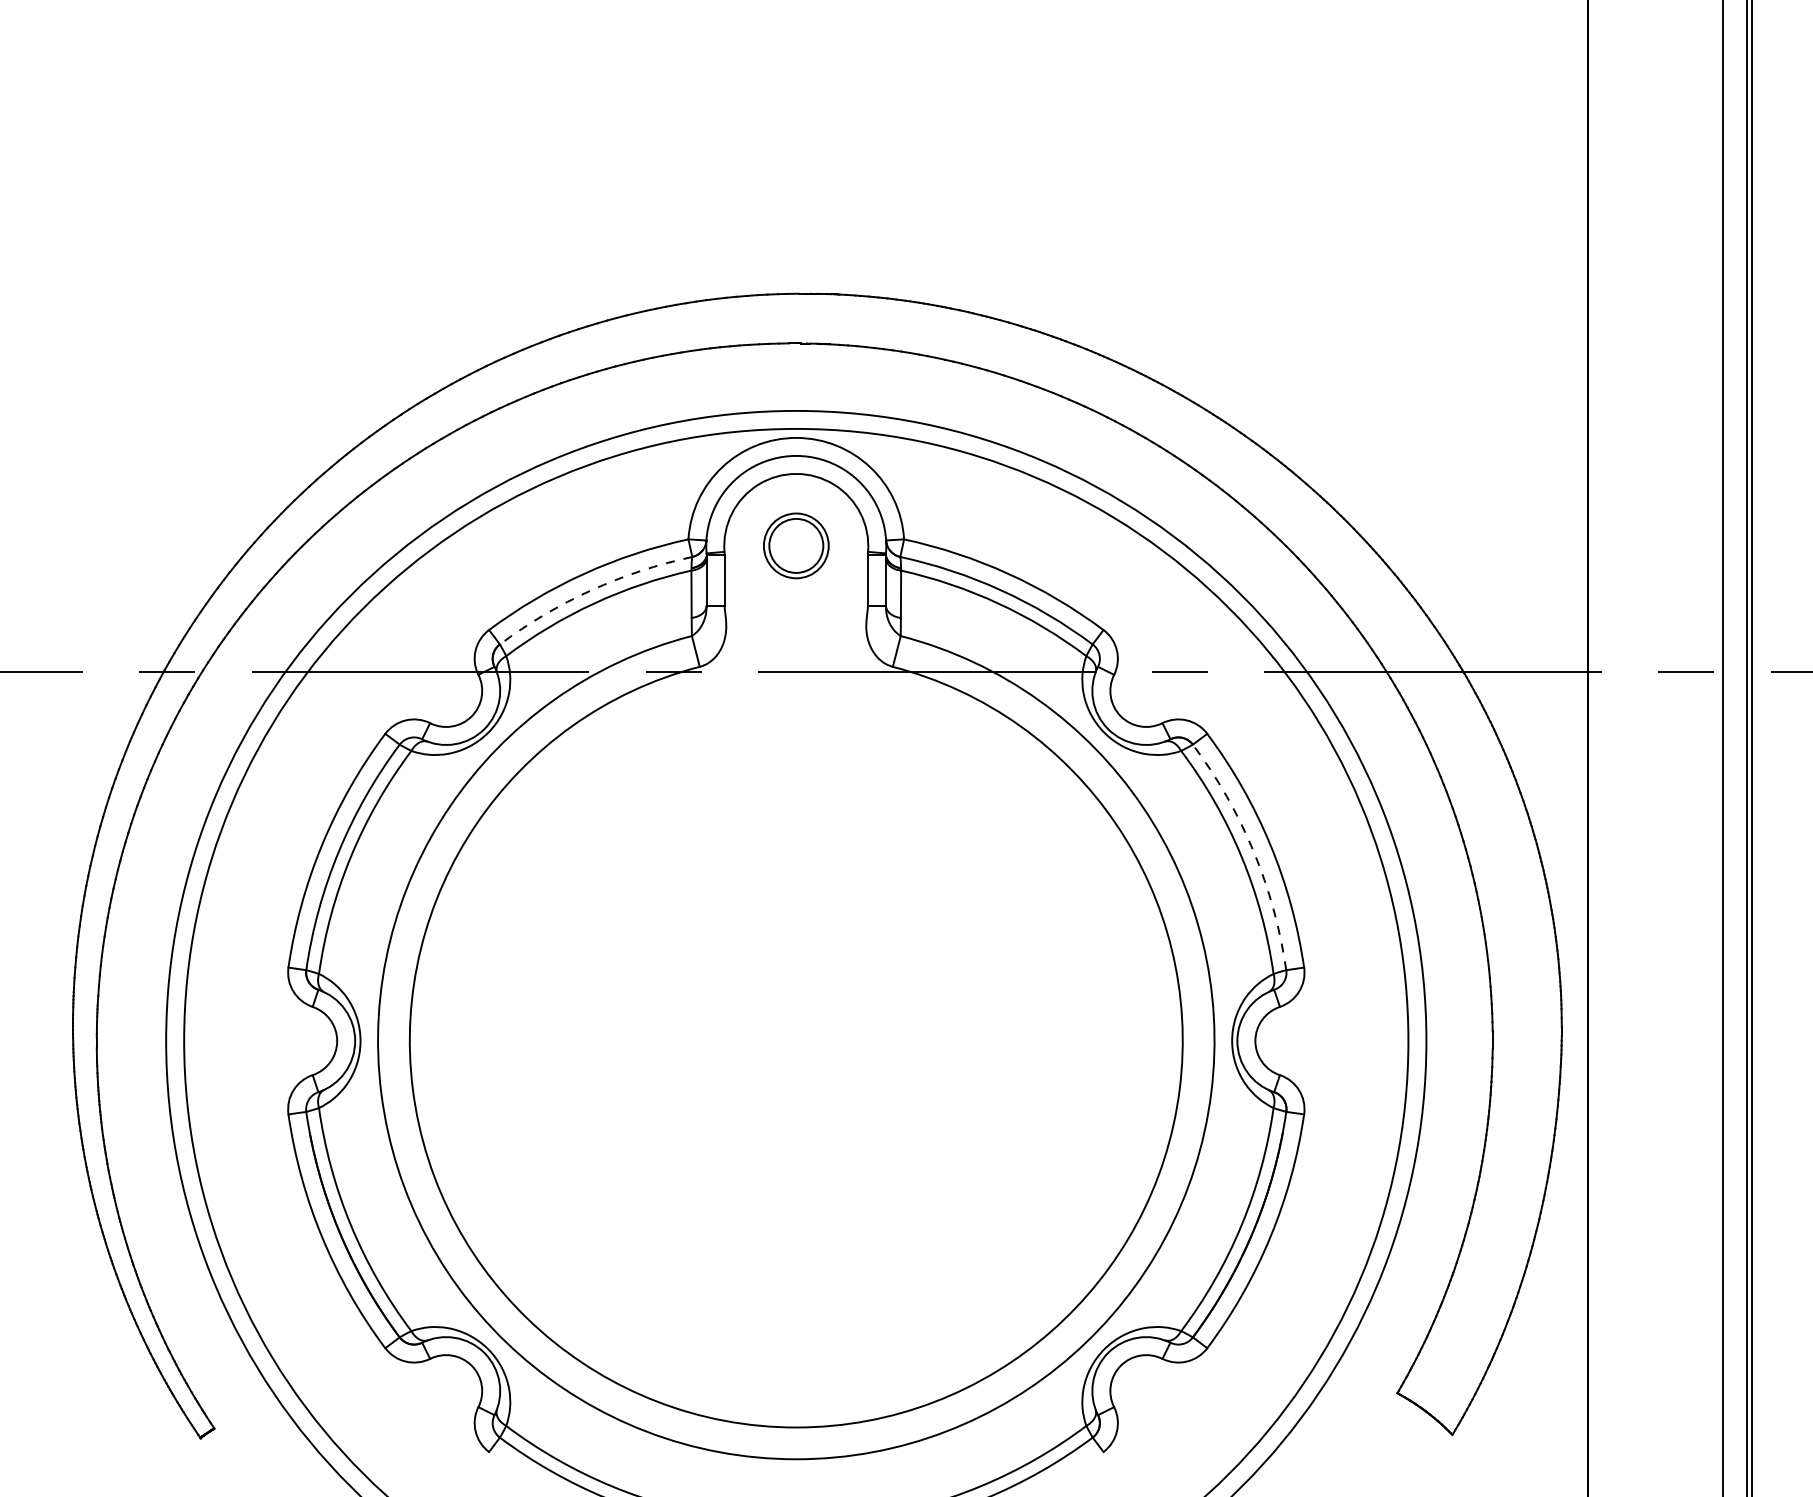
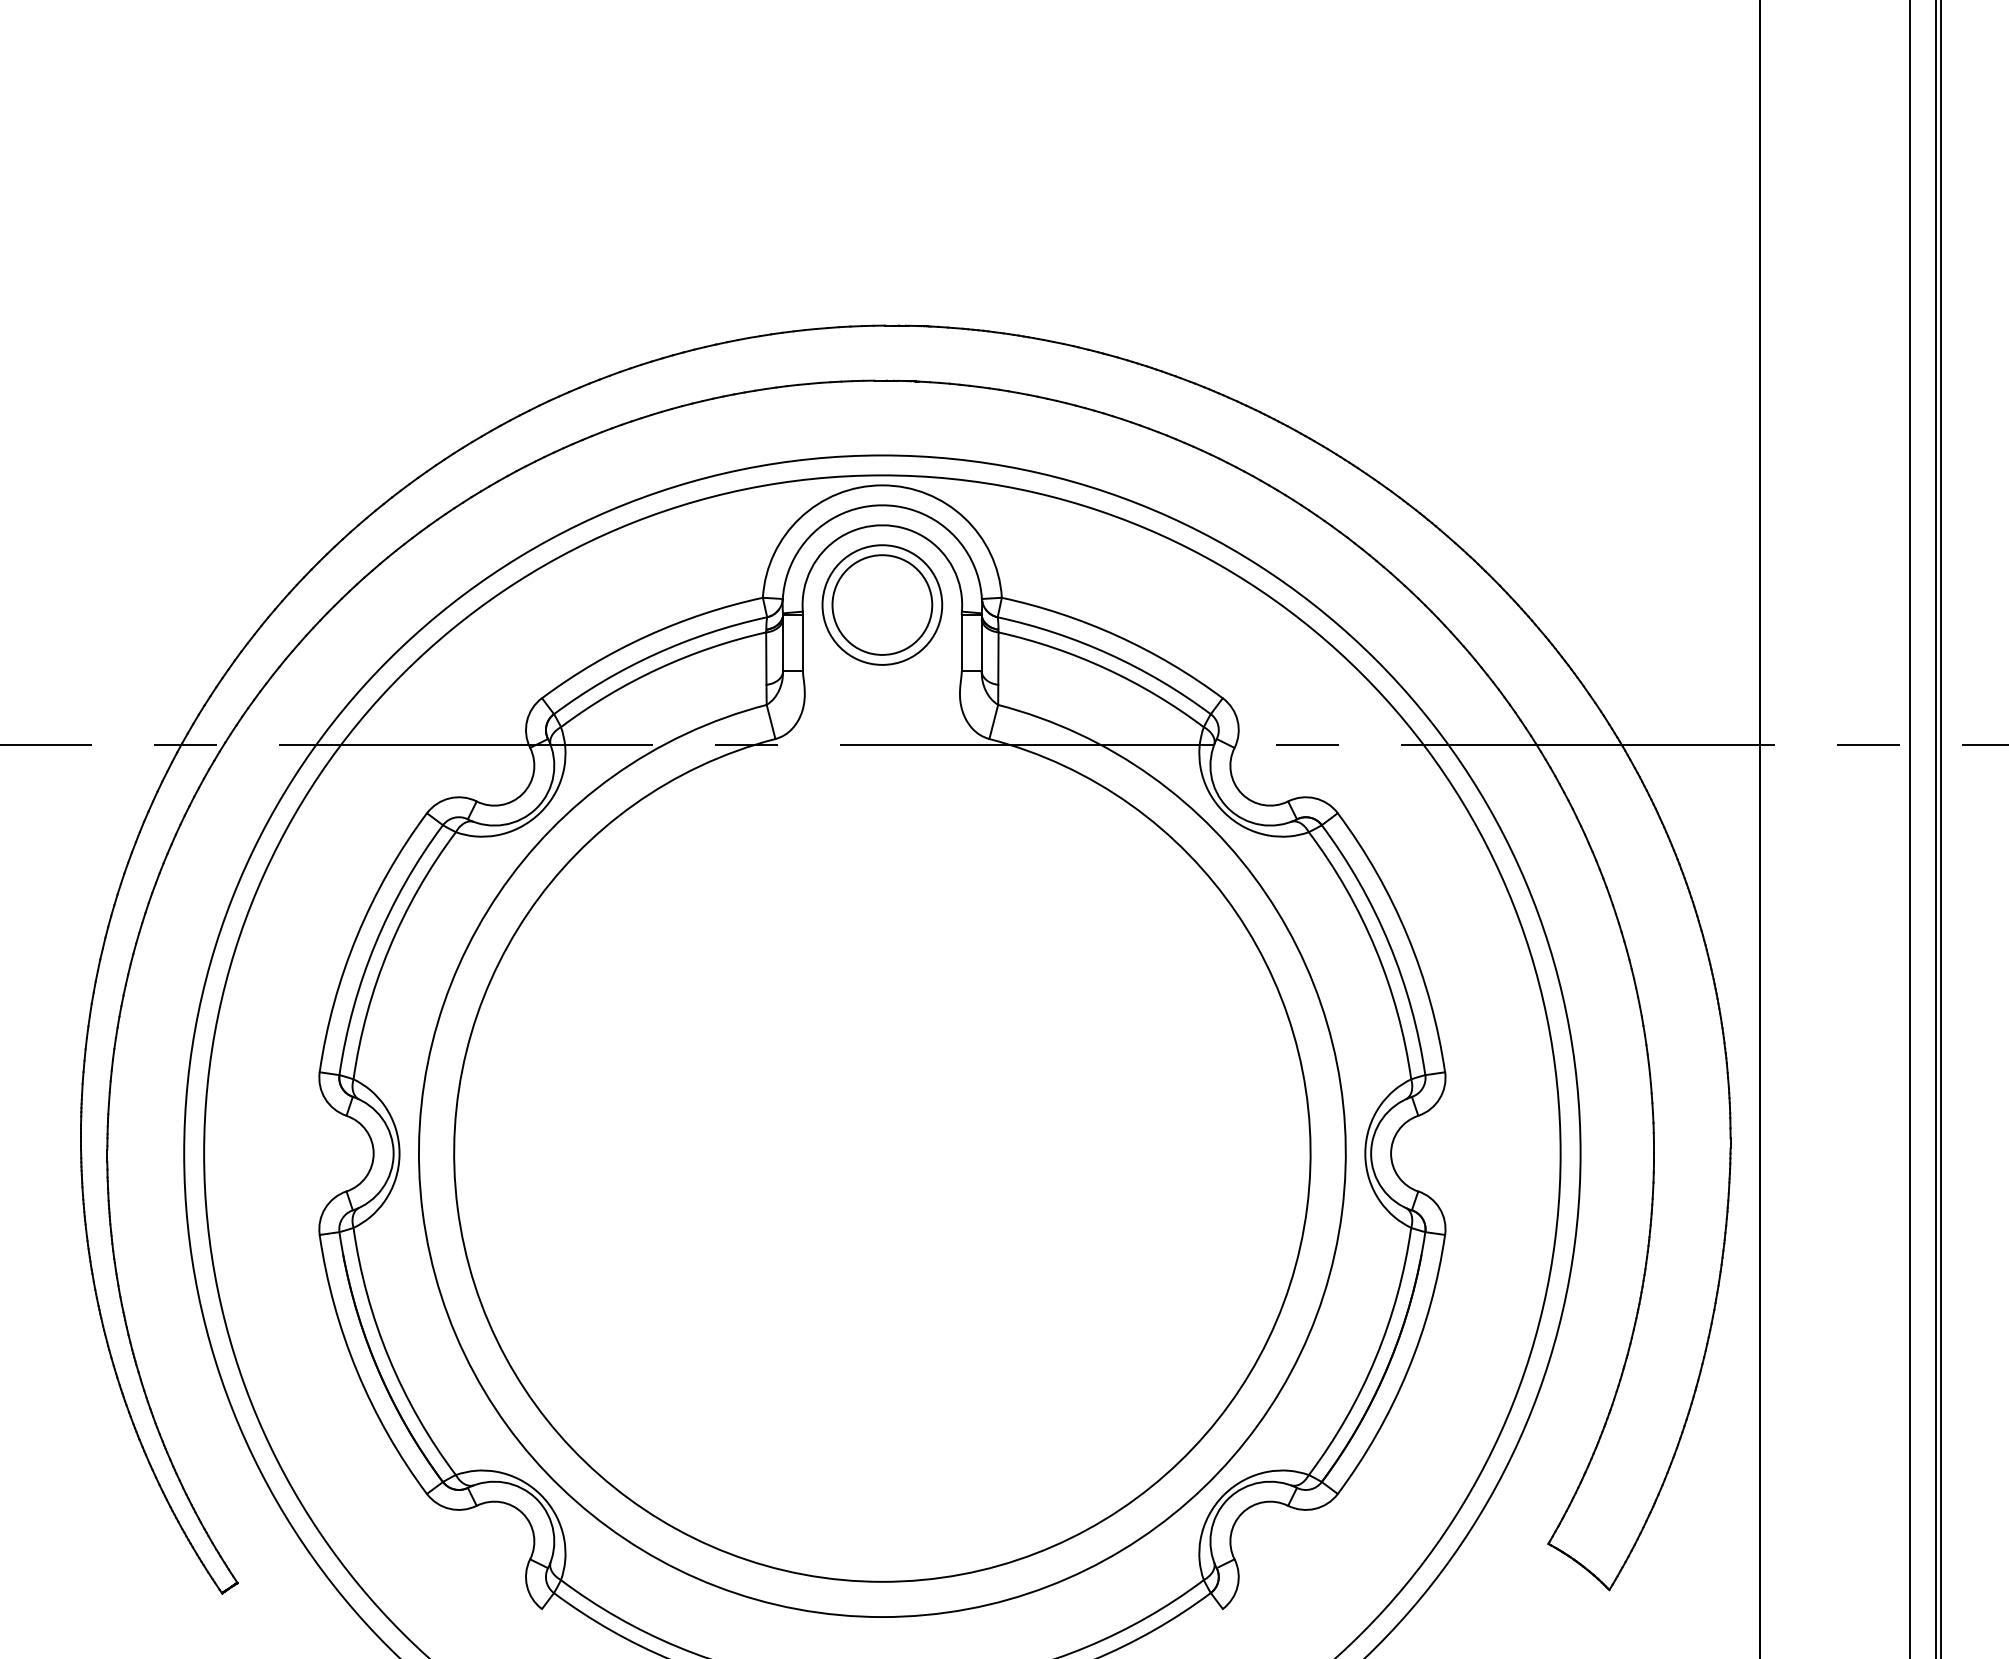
part: (796, 545) -> (882, 604), size x1.67
arc: (591, 590) -> (655, 654), dashed -> solid
arc: (1253, 851) -> (1389, 943), dashed -> solid

